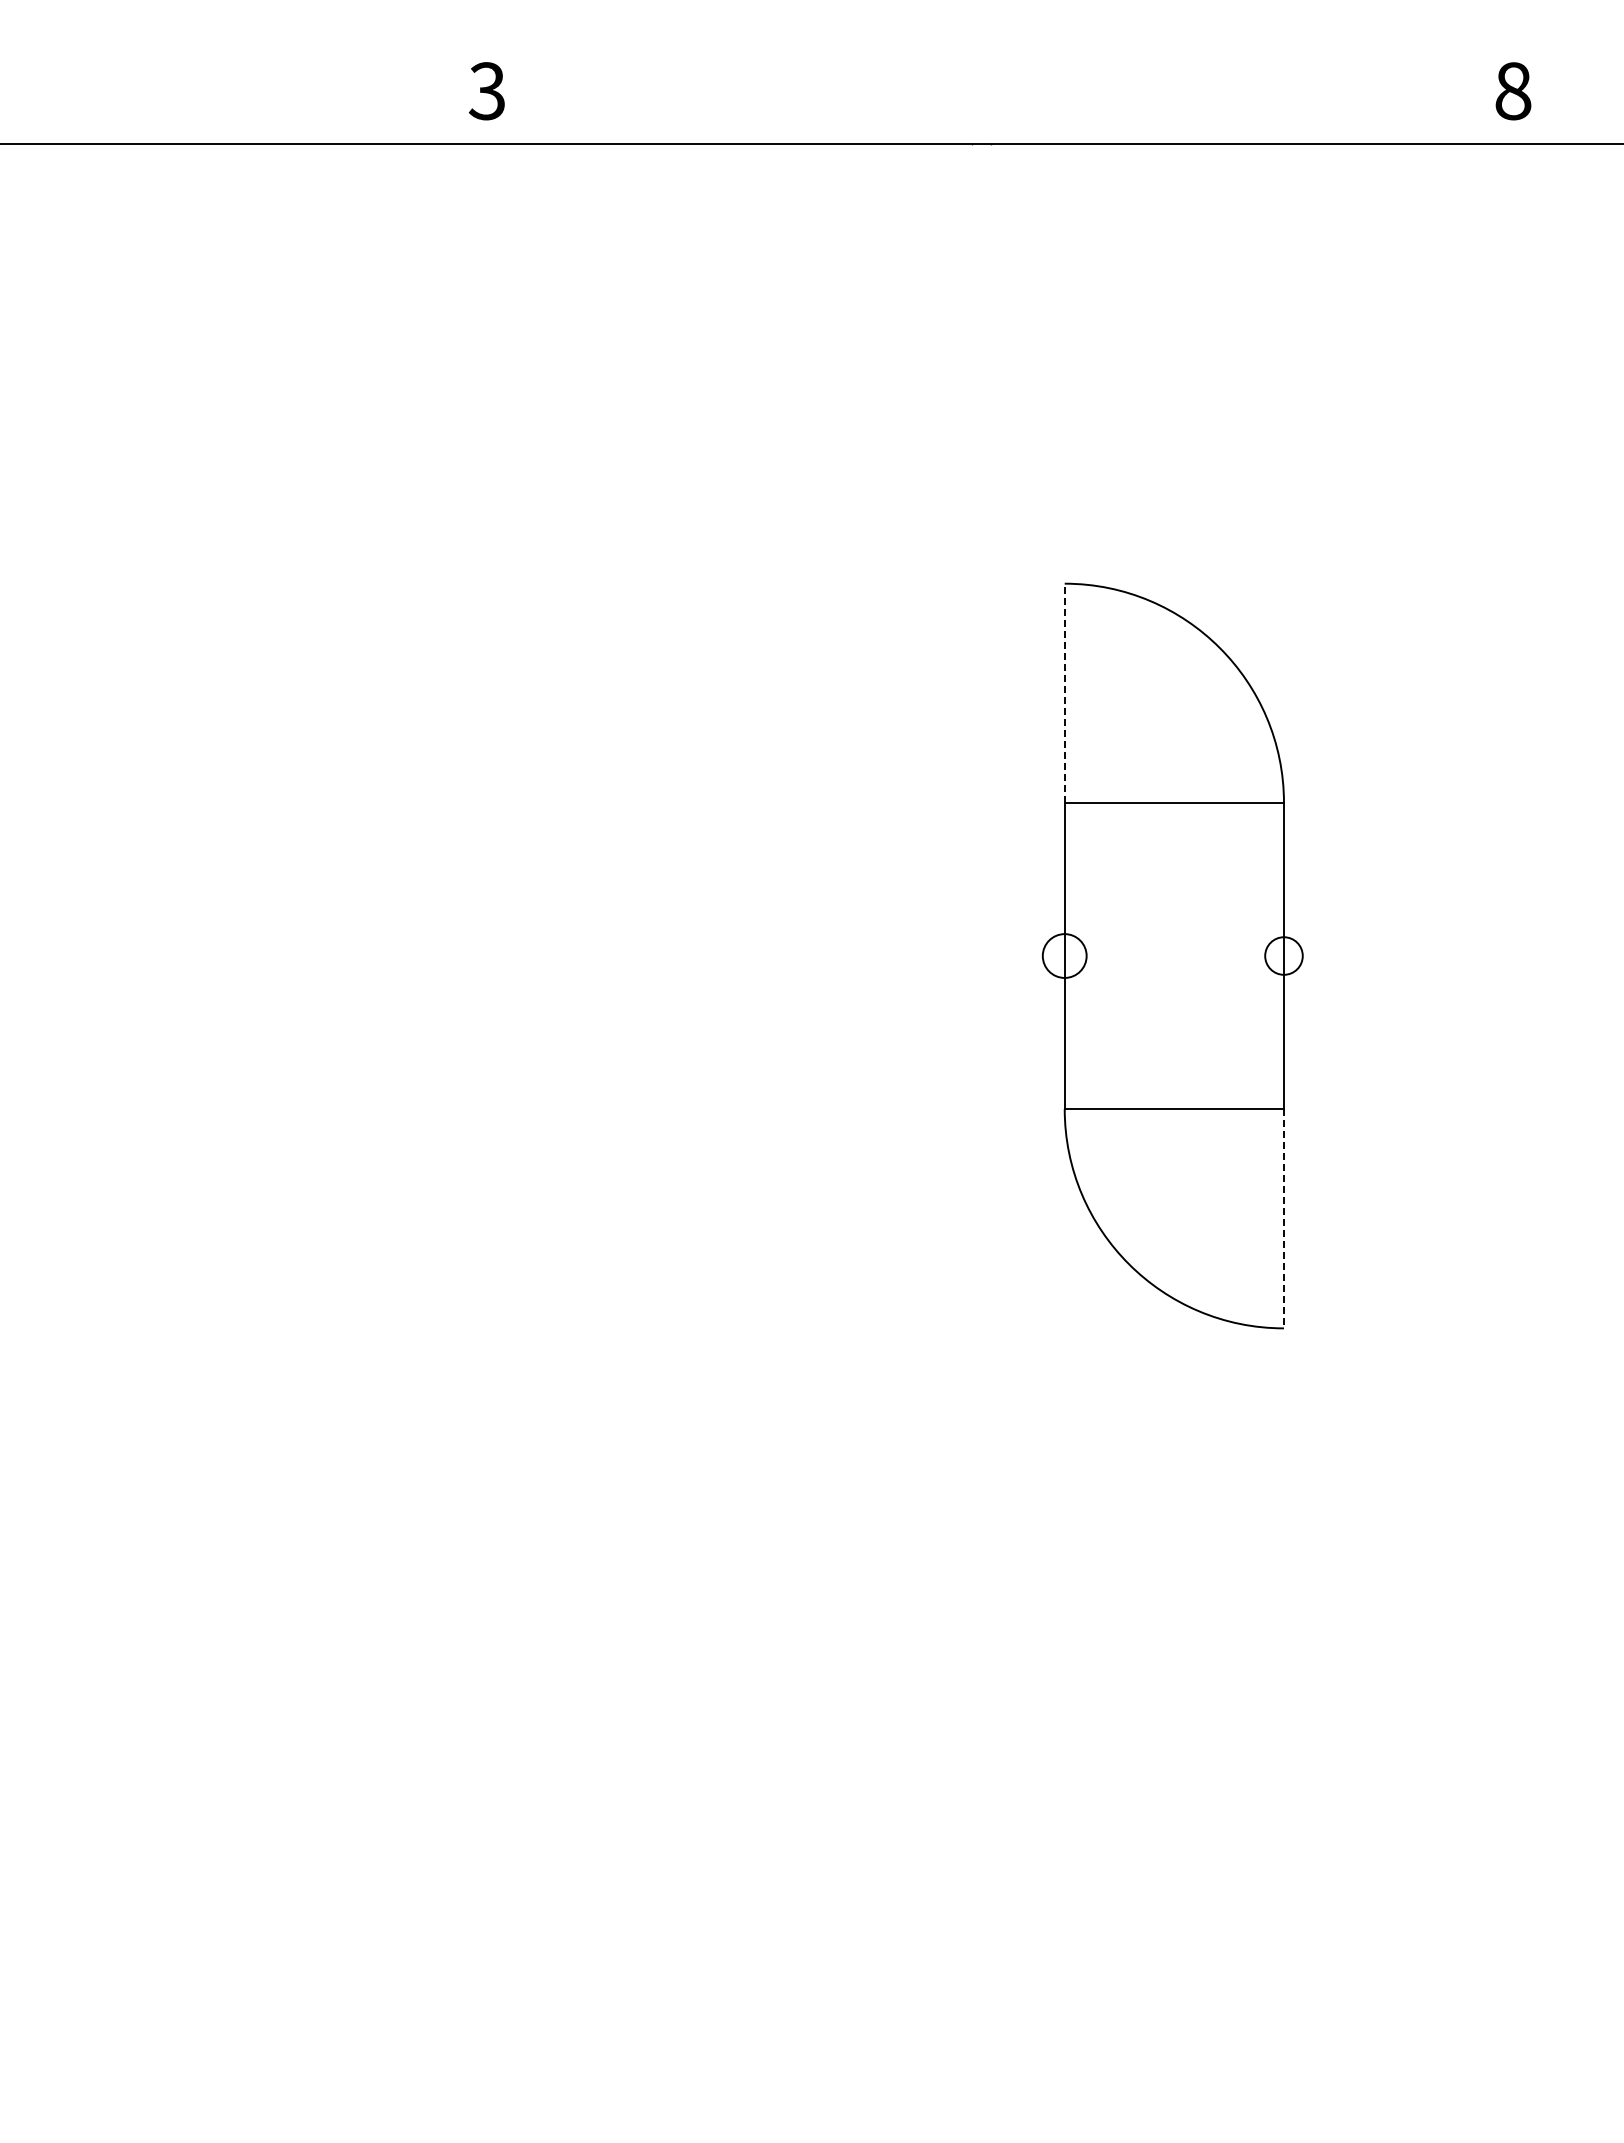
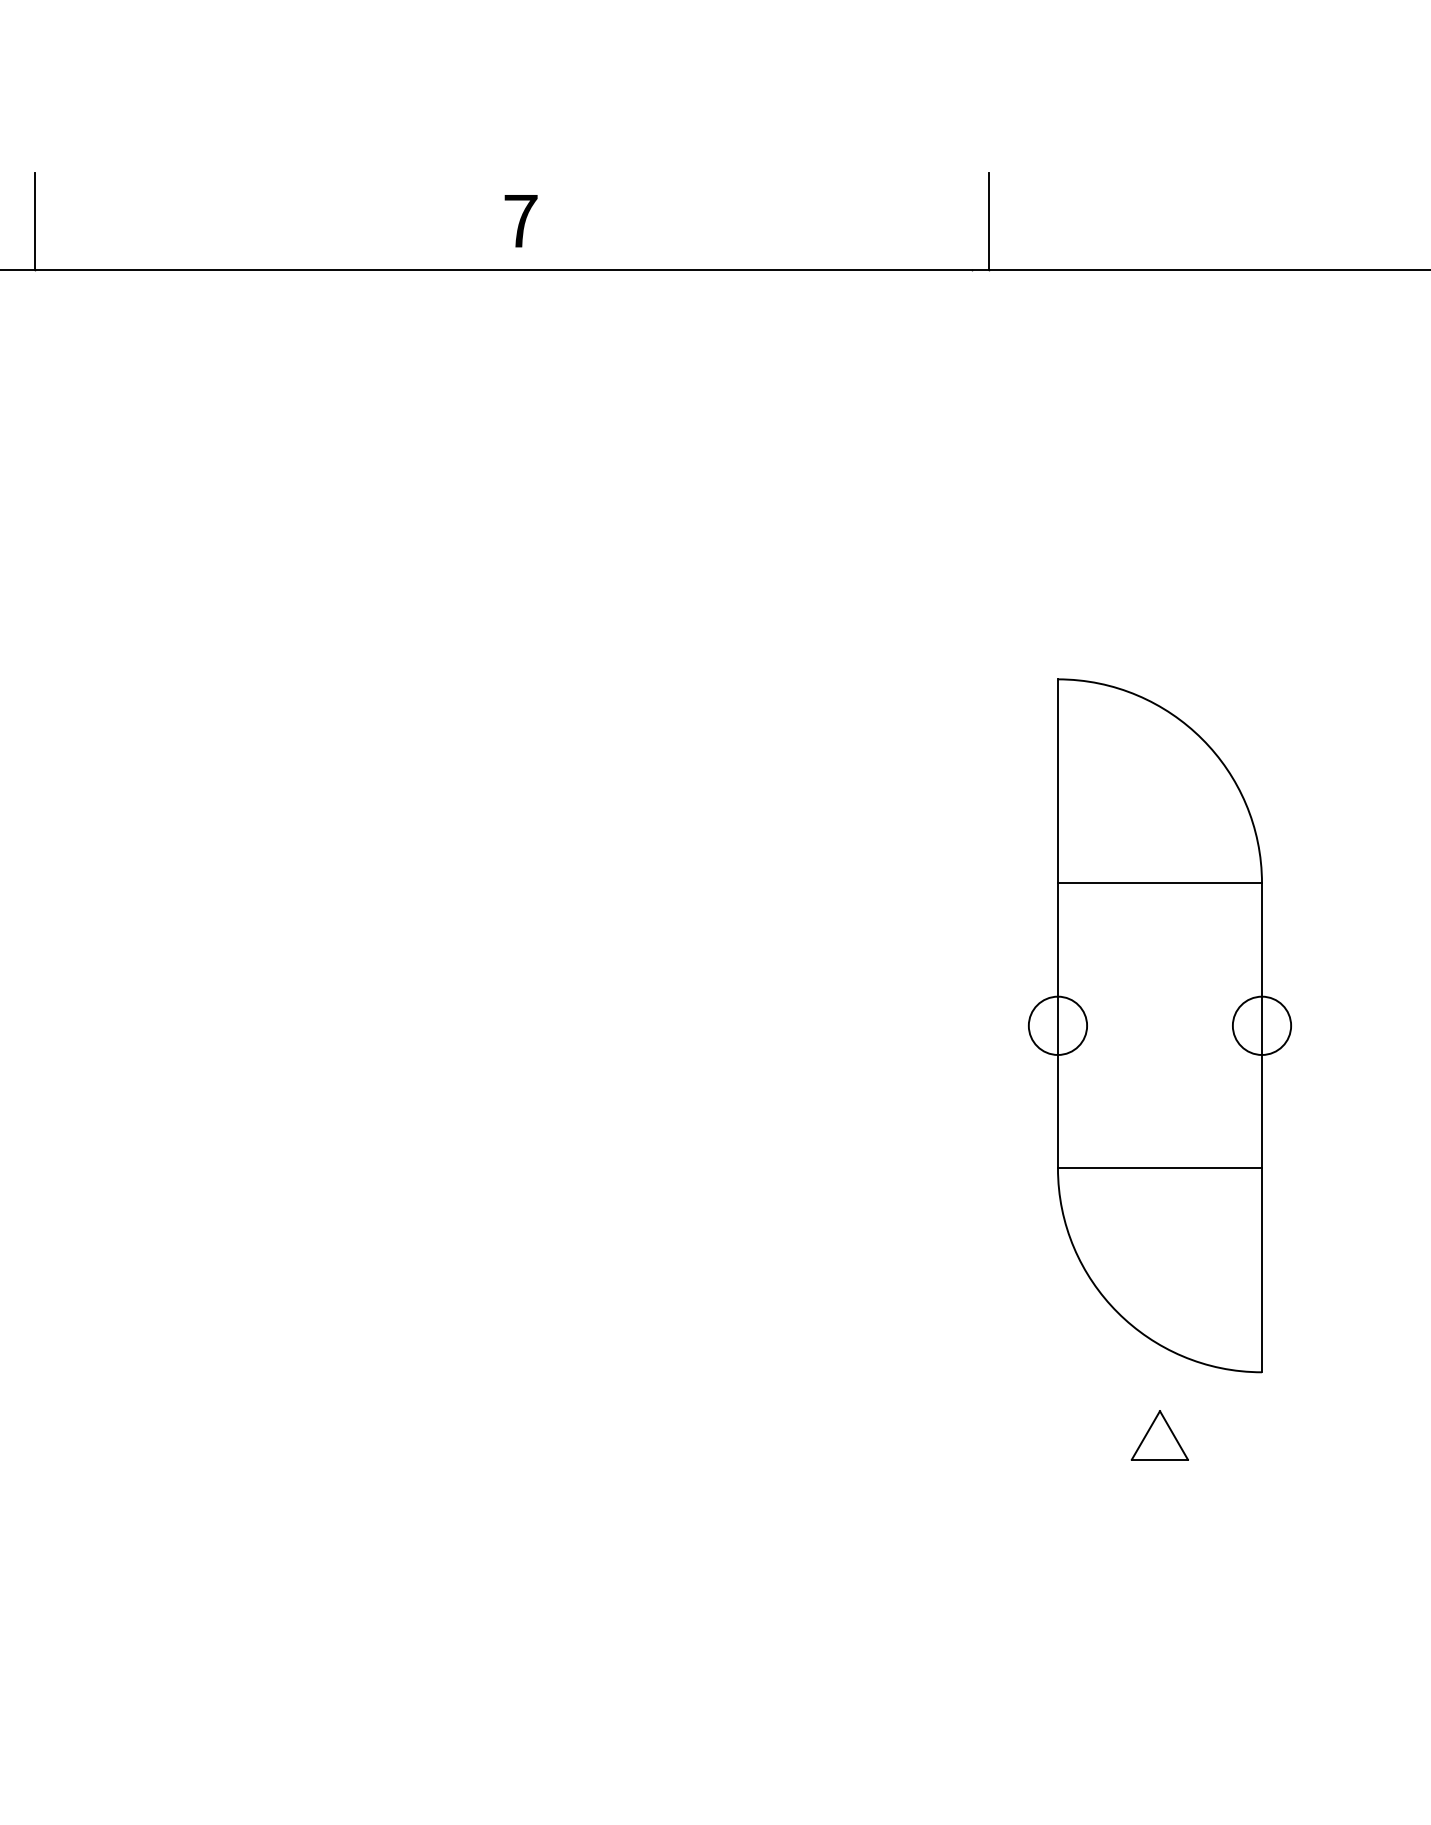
text: (486, 91) -> (519, 221), 3 -> 7
line: (990, 91) -> (988, 221), added
line: (1064, 693) -> (1057, 781), dashed -> solid
circle: (1064, 955) -> (1057, 1025), size x1.43
circle: (1283, 955) -> (1261, 1025), size x1.67
line: (1283, 1218) -> (1261, 1270), dashed -> solid
part: (1174, 1396) -> (1160, 1435), added

